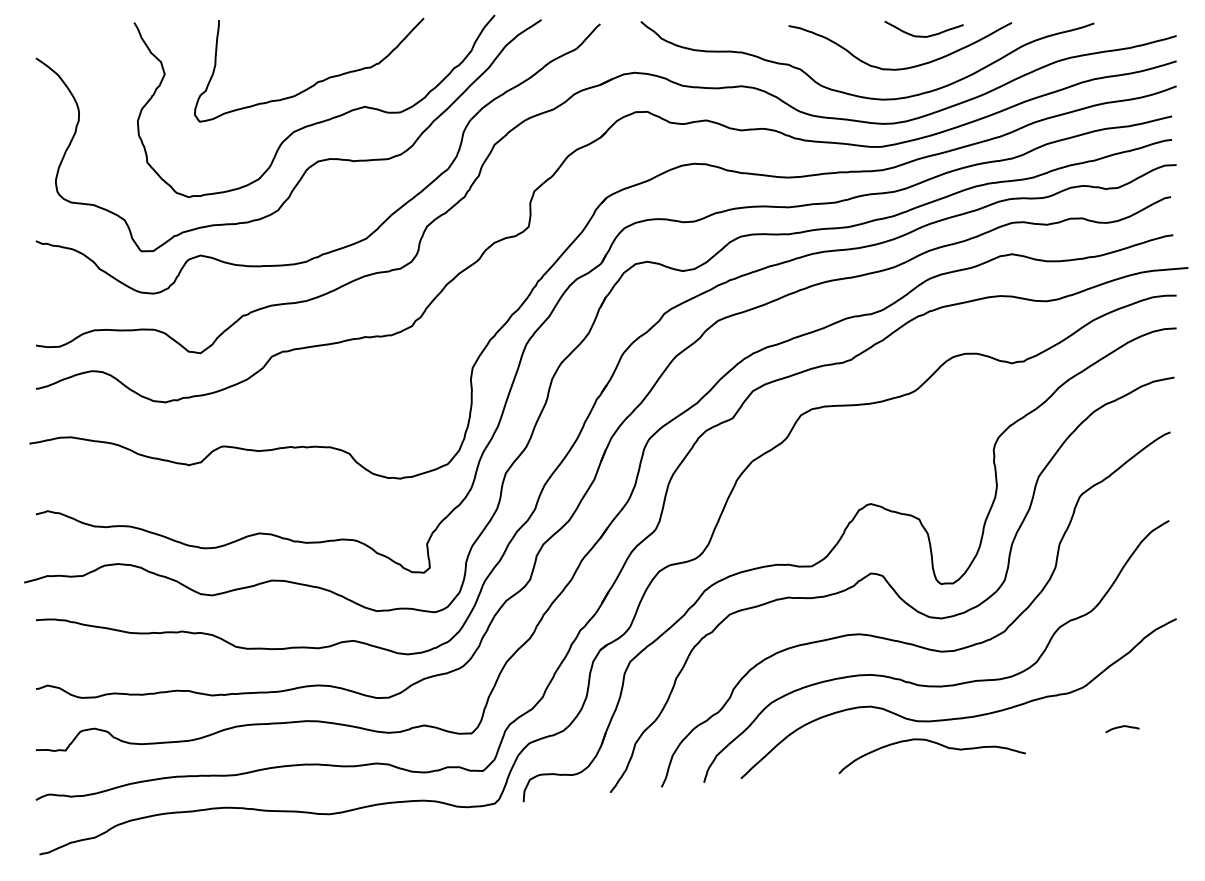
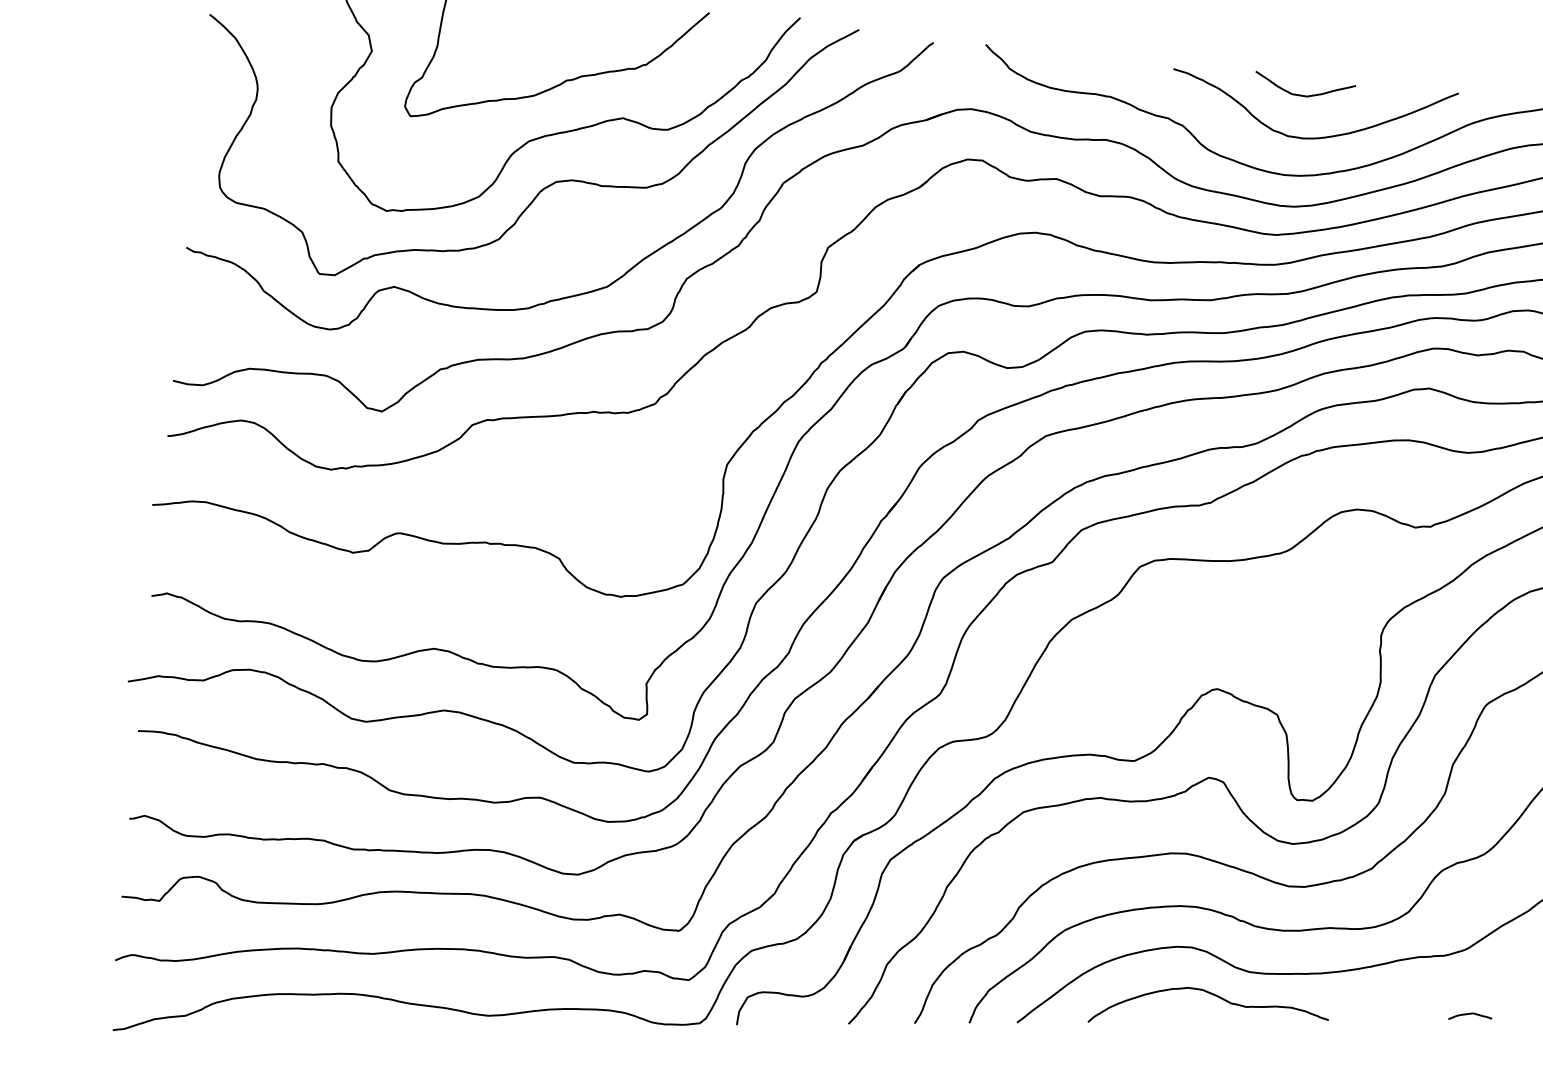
curve: (923, 35) -> (1303, 94), moved
curve: (1122, 727) -> (1470, 1015), moved
curve: (936, 744) -> (1215, 997), moved

